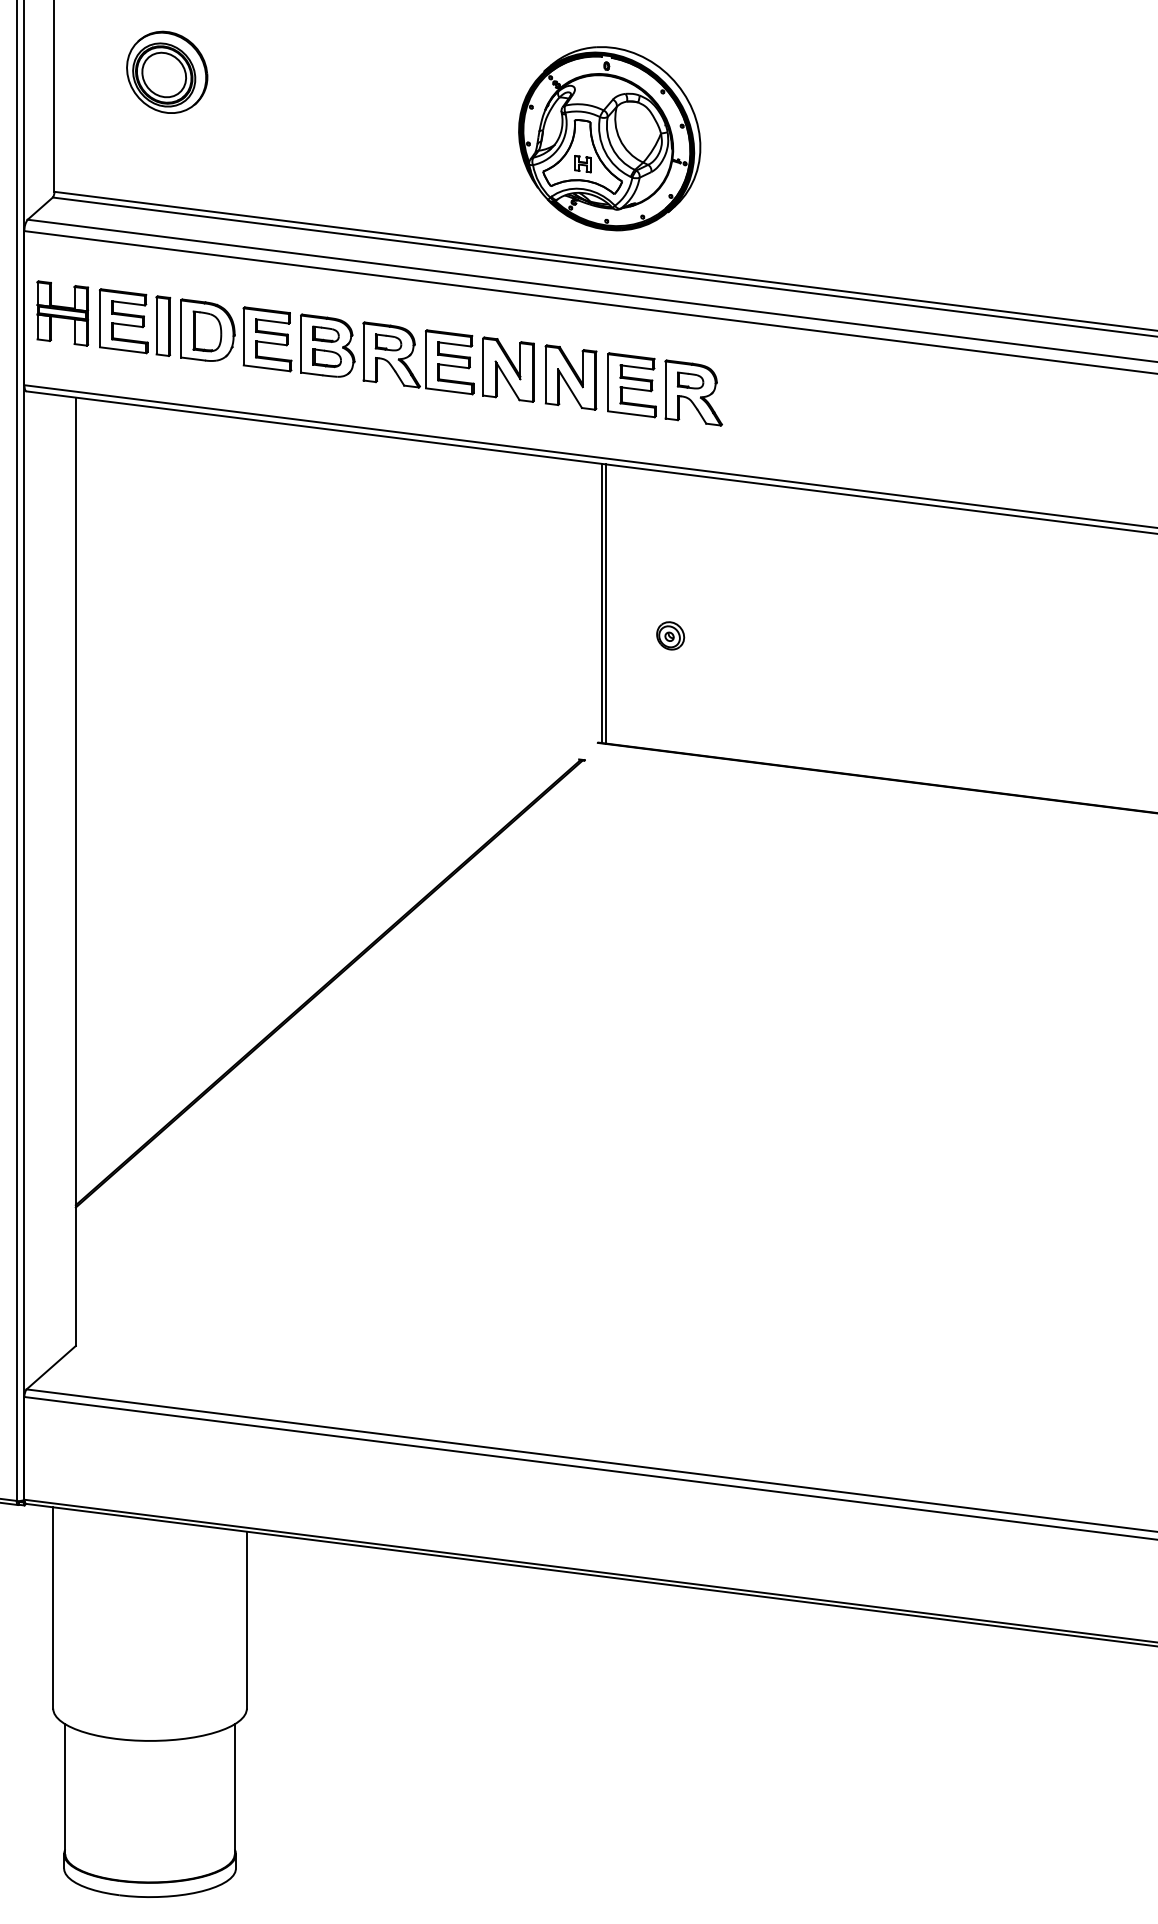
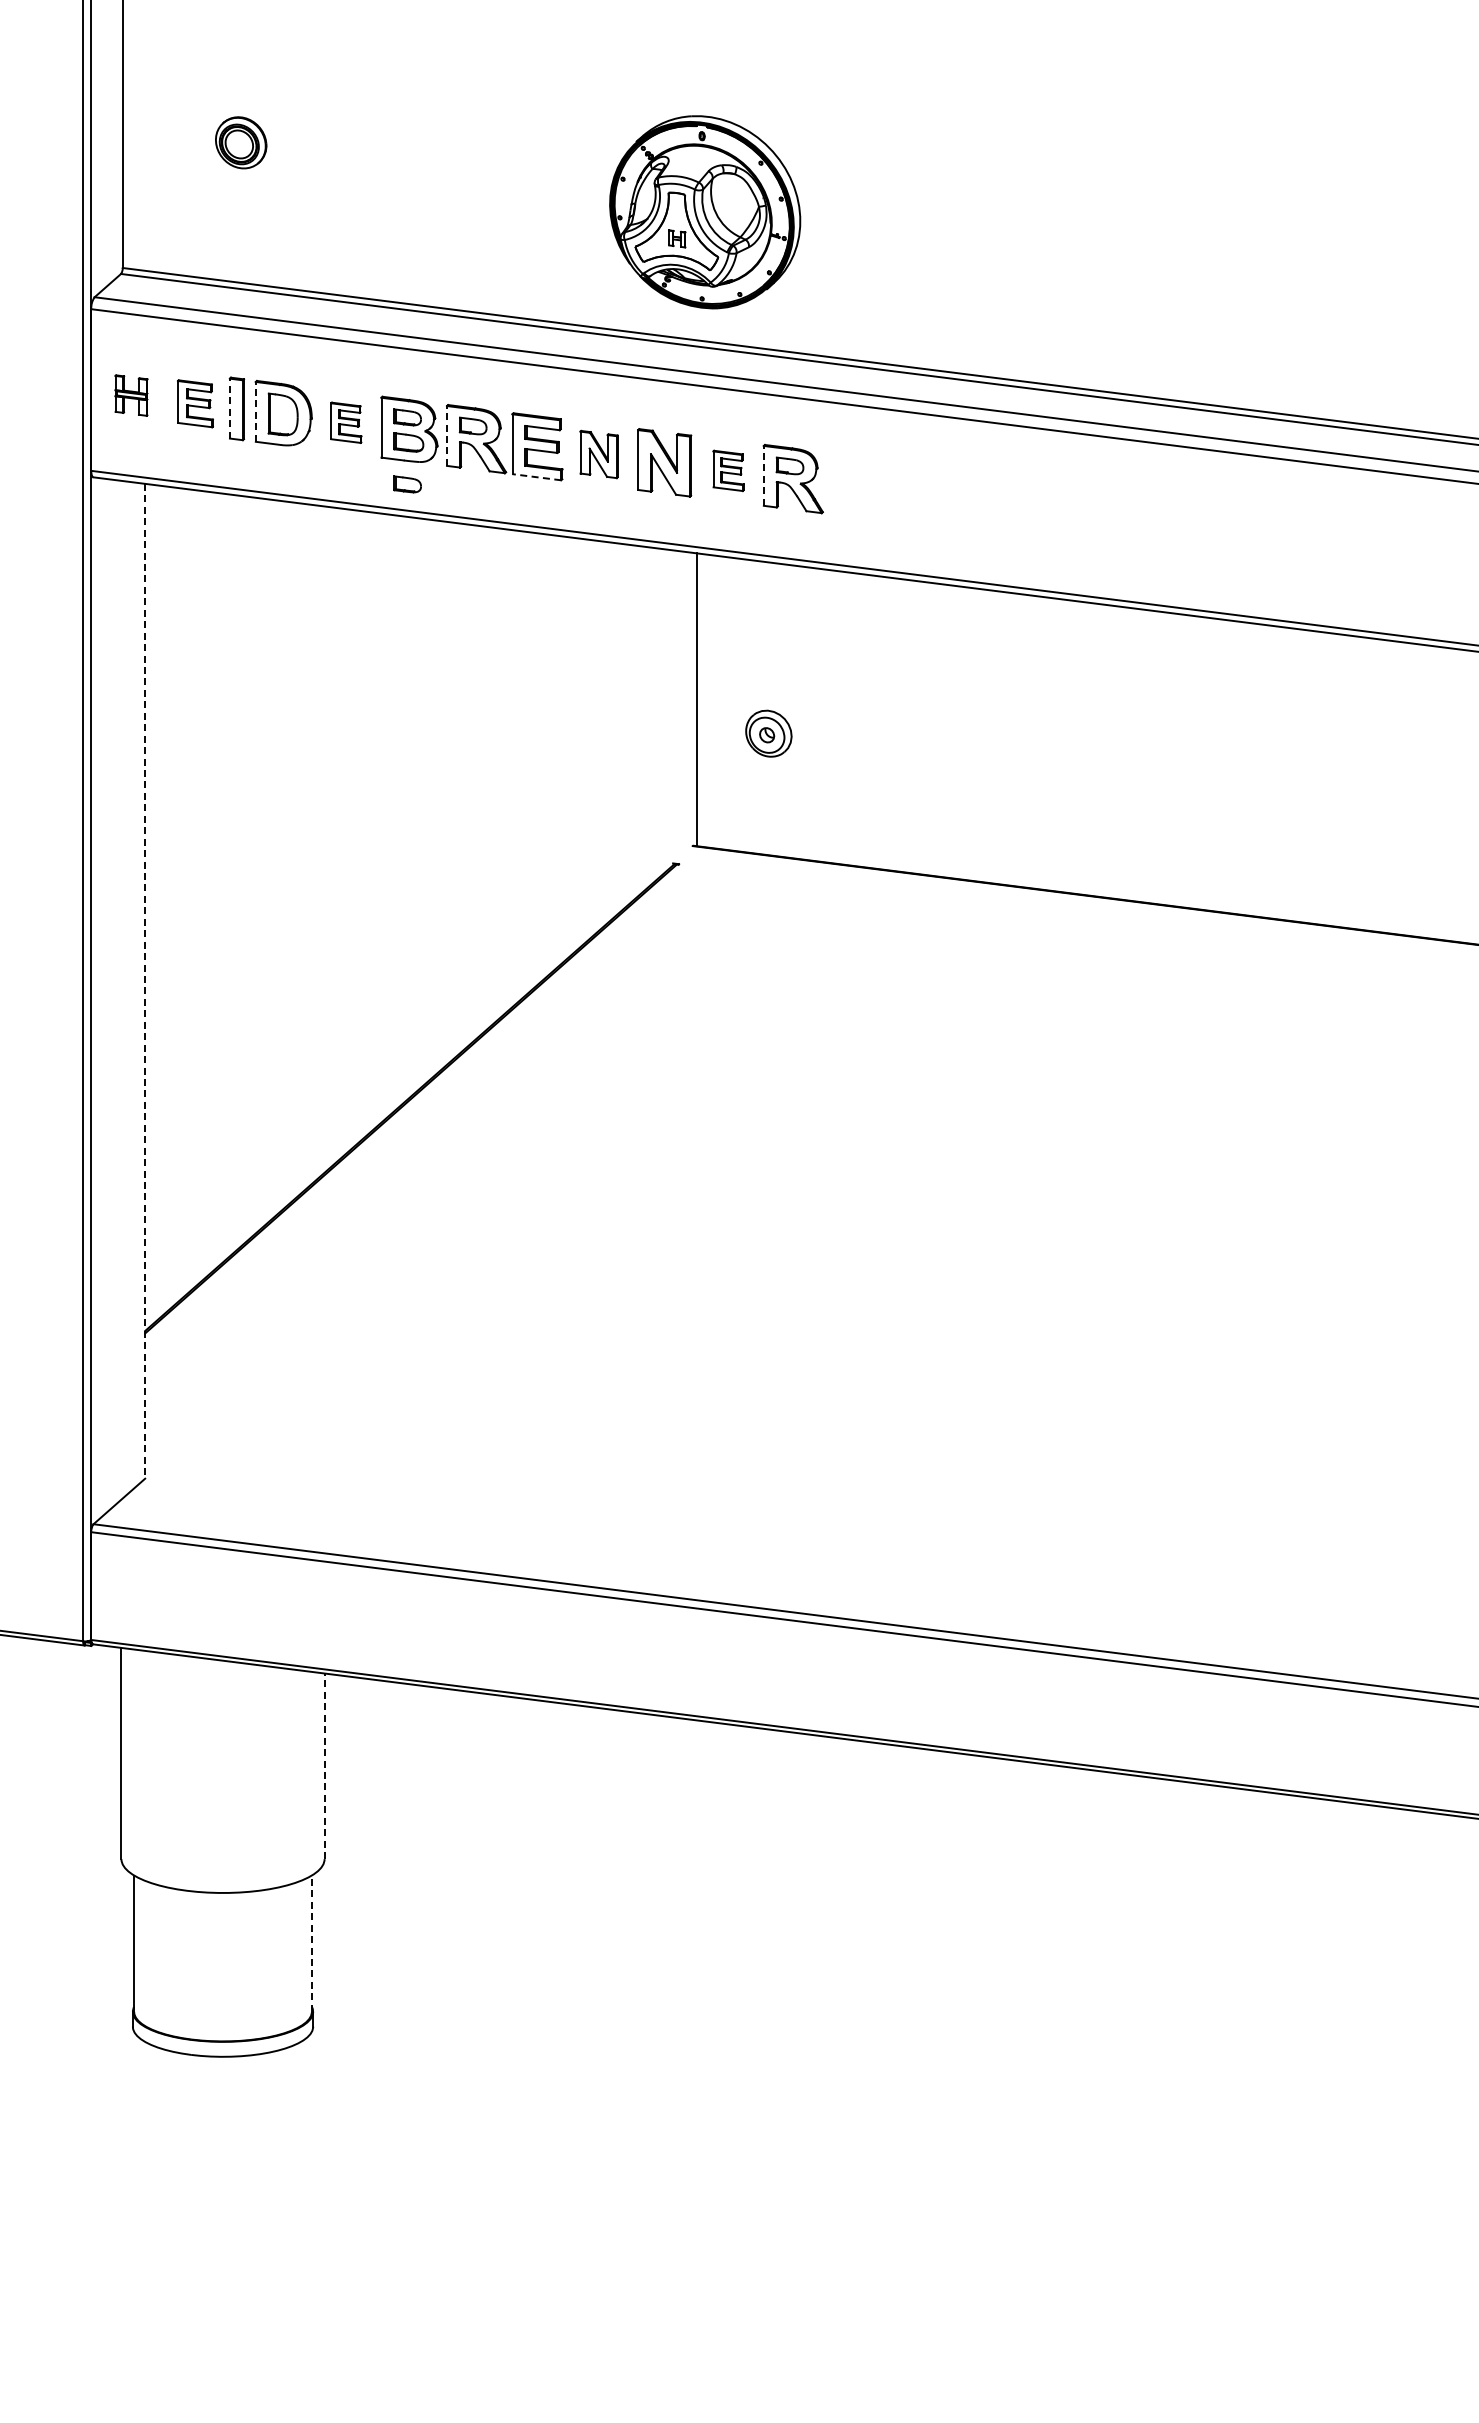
part: (167, 72) -> (241, 142), size x0.6
part: (62, 313) -> (131, 395), size x0.6
part: (123, 321) -> (195, 403), size x0.7
line: (156, 325) -> (229, 408), solid -> dashed
line: (181, 328) -> (255, 411), solid -> dashed
part: (267, 339) -> (346, 422), size x0.6
line: (364, 351) -> (447, 435), solid -> dashed
part: (507, 369) -> (598, 454), size x0.7
part: (631, 384) -> (728, 470), size x0.6
line: (665, 389) -> (763, 475), solid -> dashed
line: (448, 391) -> (536, 477), solid -> dashed
part: (325, 398) -> (407, 484), added
line: (605, 603) -> (700, 699), removed
part: (671, 635) -> (769, 733), size x1.6
line: (76, 872) -> (145, 981), solid -> dashed
line: (246, 1620) -> (324, 1766), solid -> dashed
line: (234, 1789) -> (311, 1943), solid -> dashed

